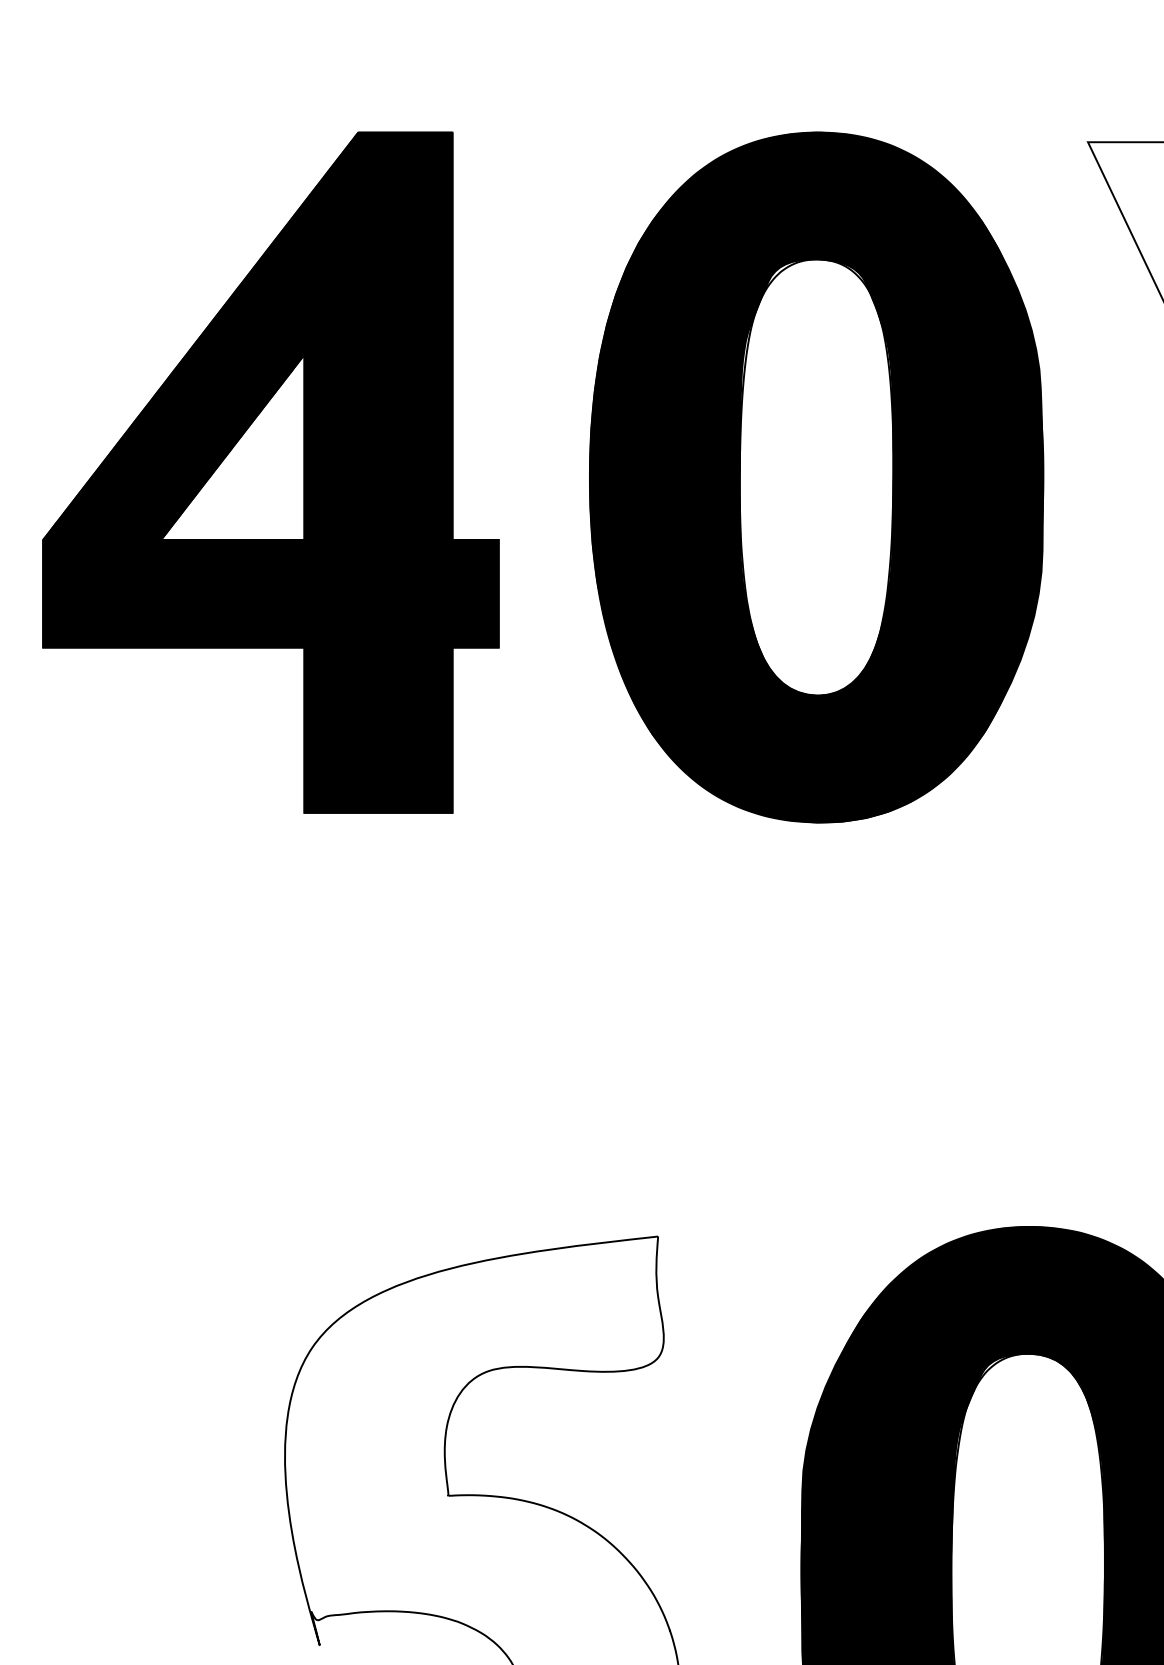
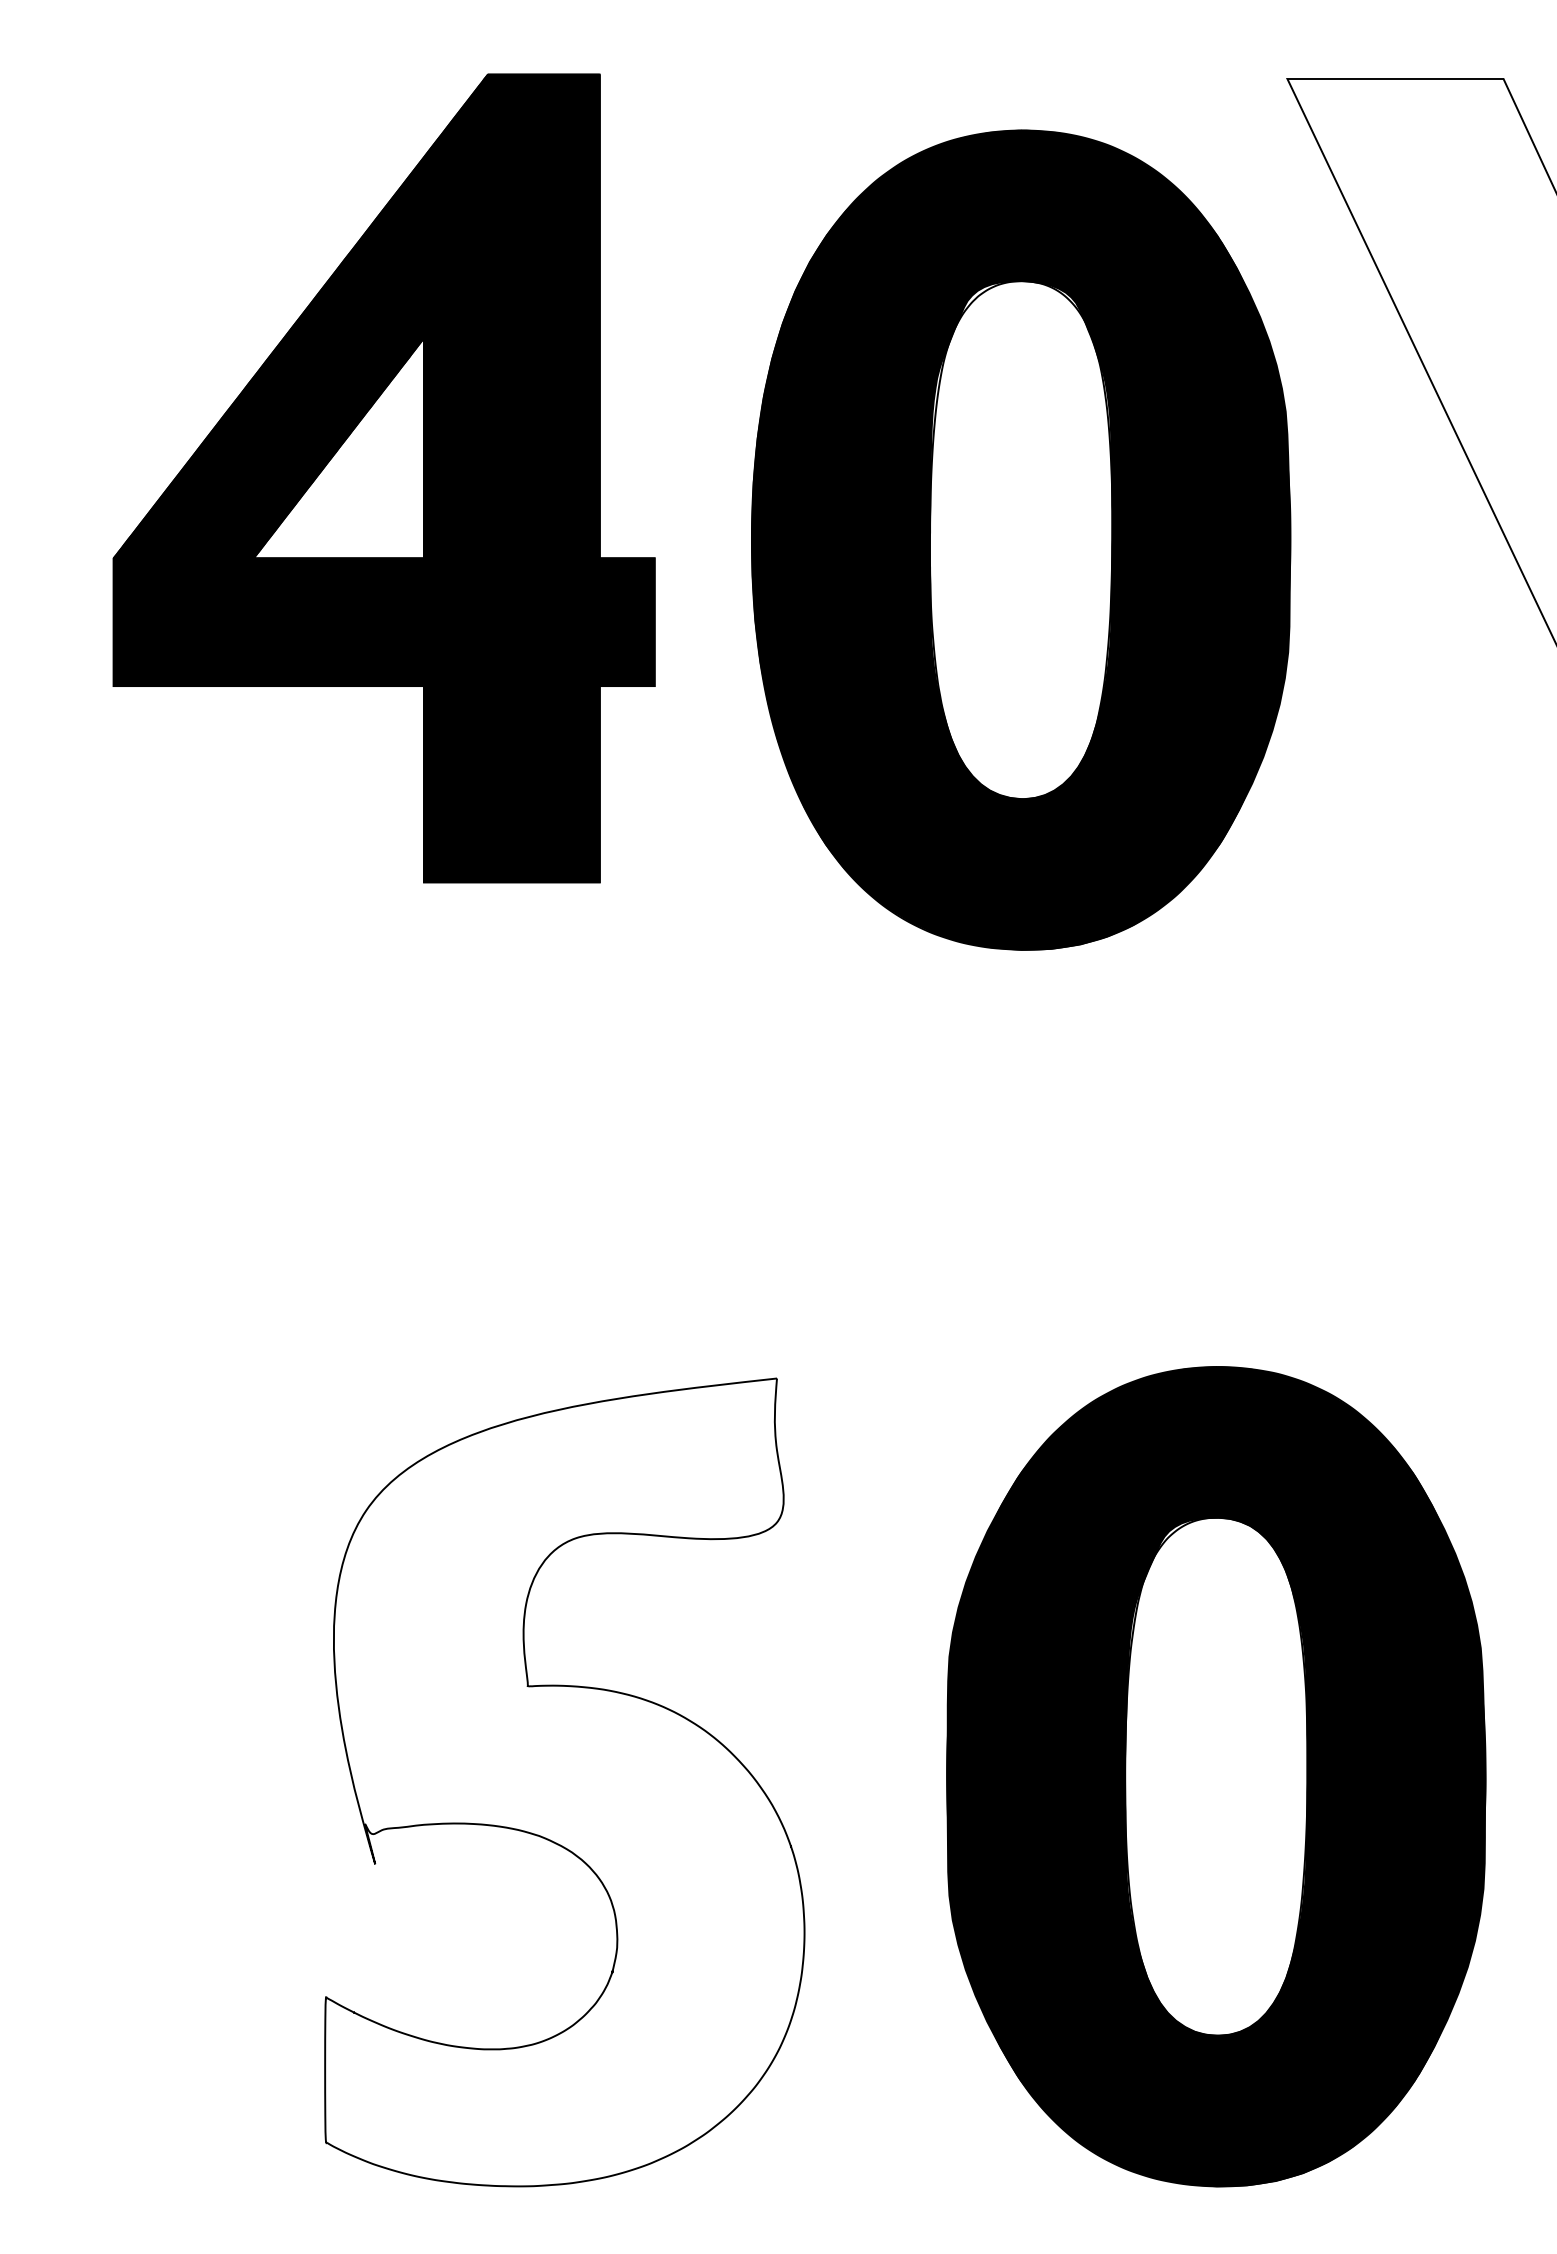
part: (270, 472) -> (383, 478), moved
part: (816, 476) -> (1021, 539), moved

